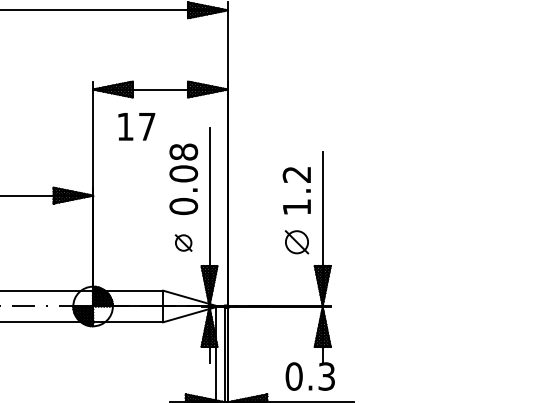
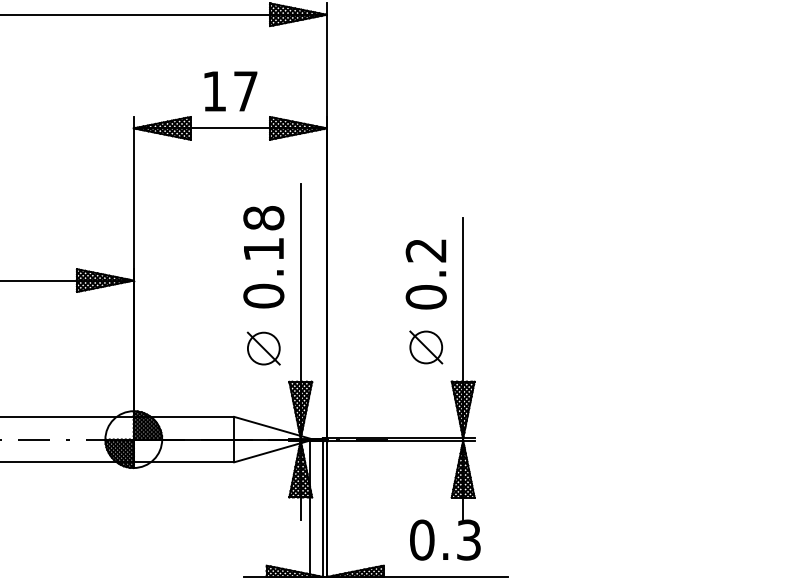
text: (136, 126) -> (230, 91), moved
text: (183, 173) -> (263, 248), 0.08 -> 0.18
text: (296, 206) -> (425, 296), 1.2 -> 0.2
part: (183, 242) -> (263, 347), size x1.43

